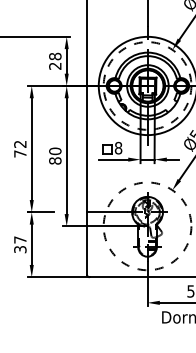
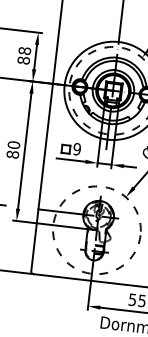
text: (55, 65) -> (24, 59), 28 -> 88
text: (118, 148) -> (77, 149), 8 -> 9

